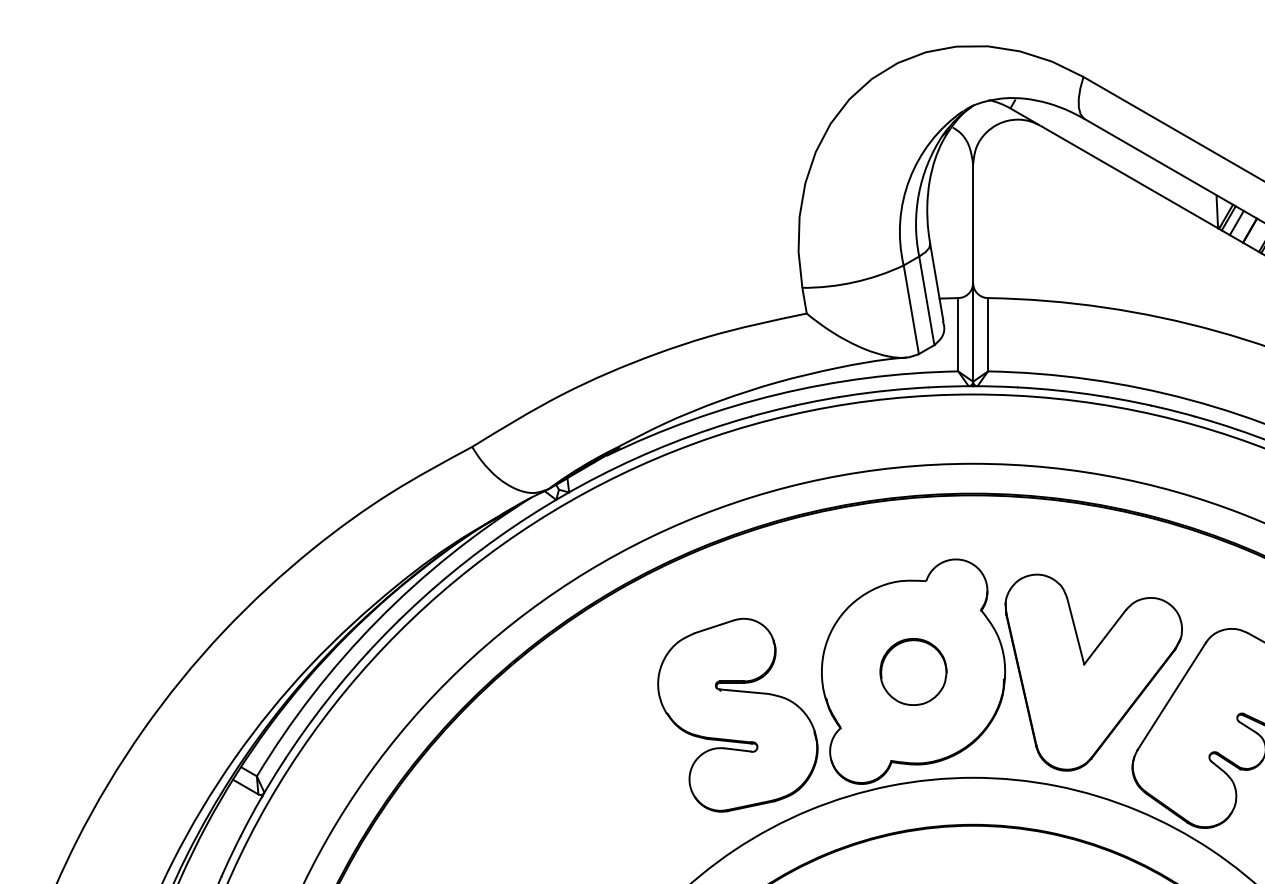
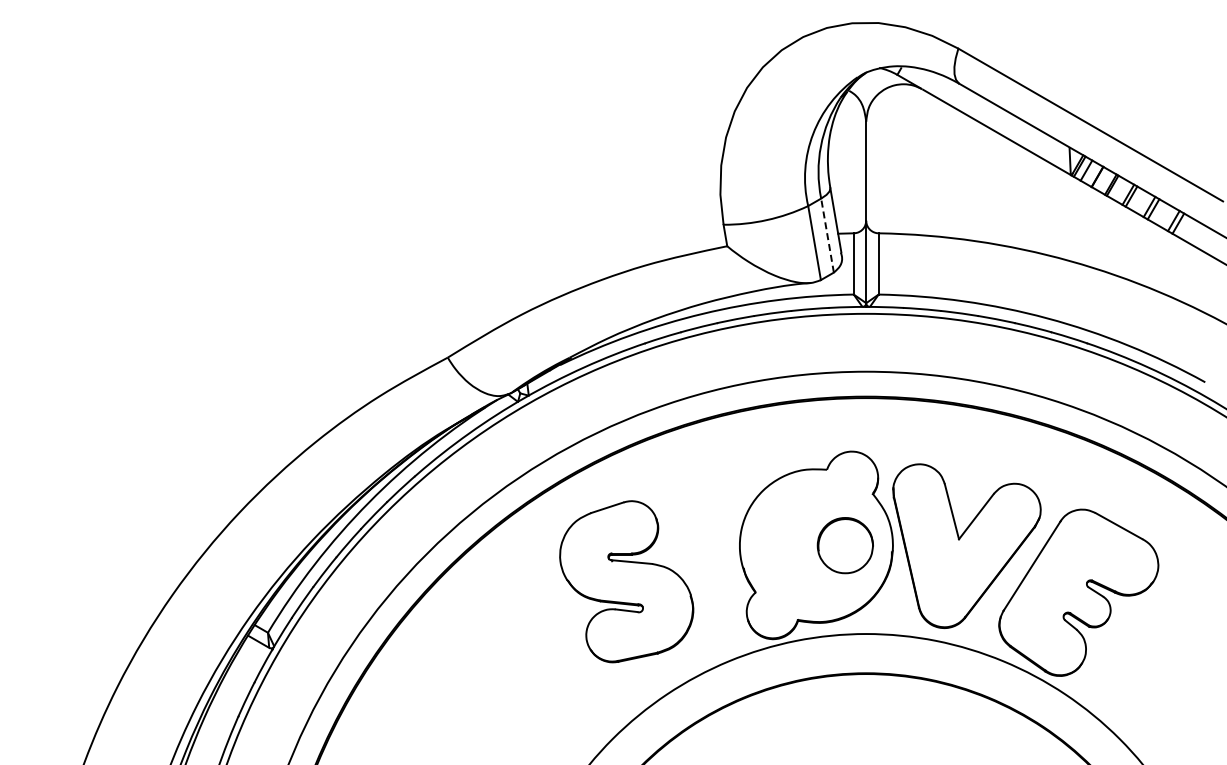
line: (926, 300) -> (827, 235), solid -> dashed
part: (912, 671) -> (844, 545), moved
part: (737, 714) -> (626, 581), moved

